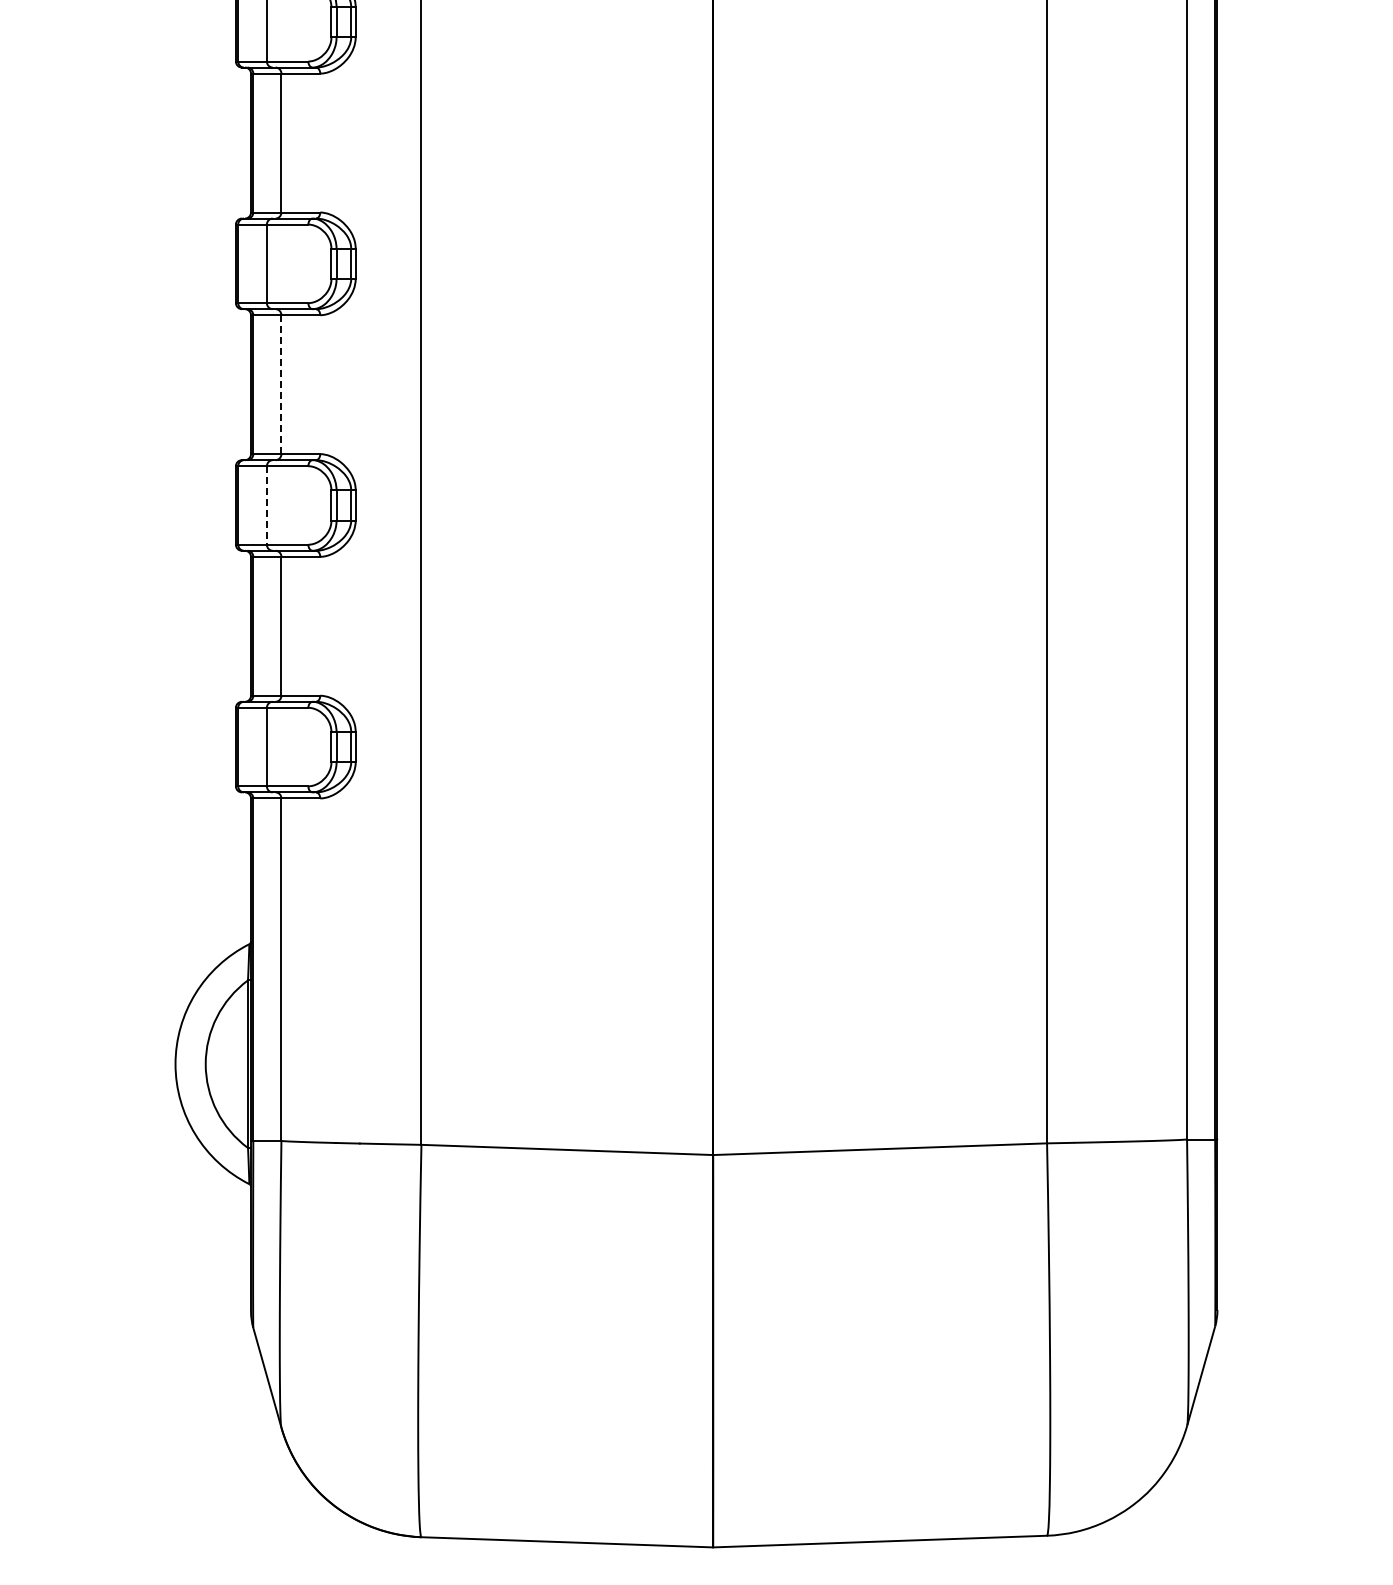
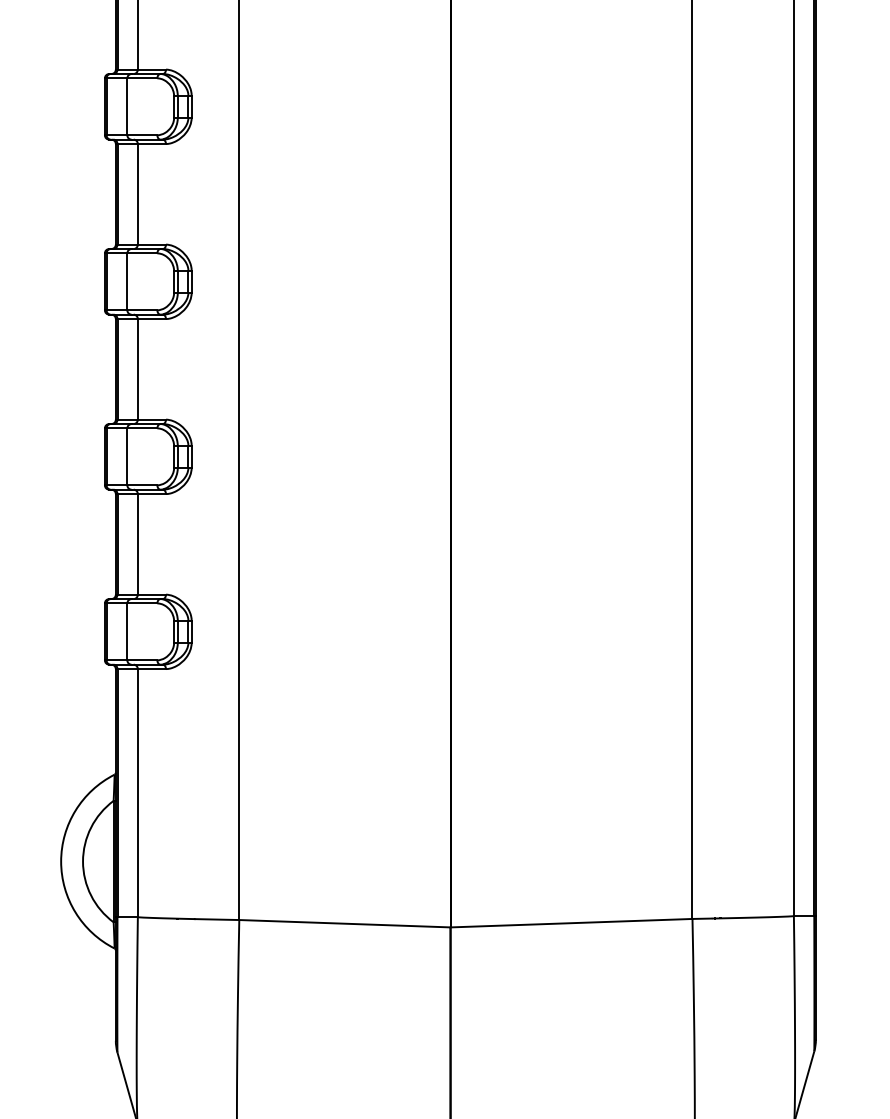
line: (281, 385) -> (137, 369), dashed -> solid
line: (266, 505) -> (127, 456), dashed -> solid

